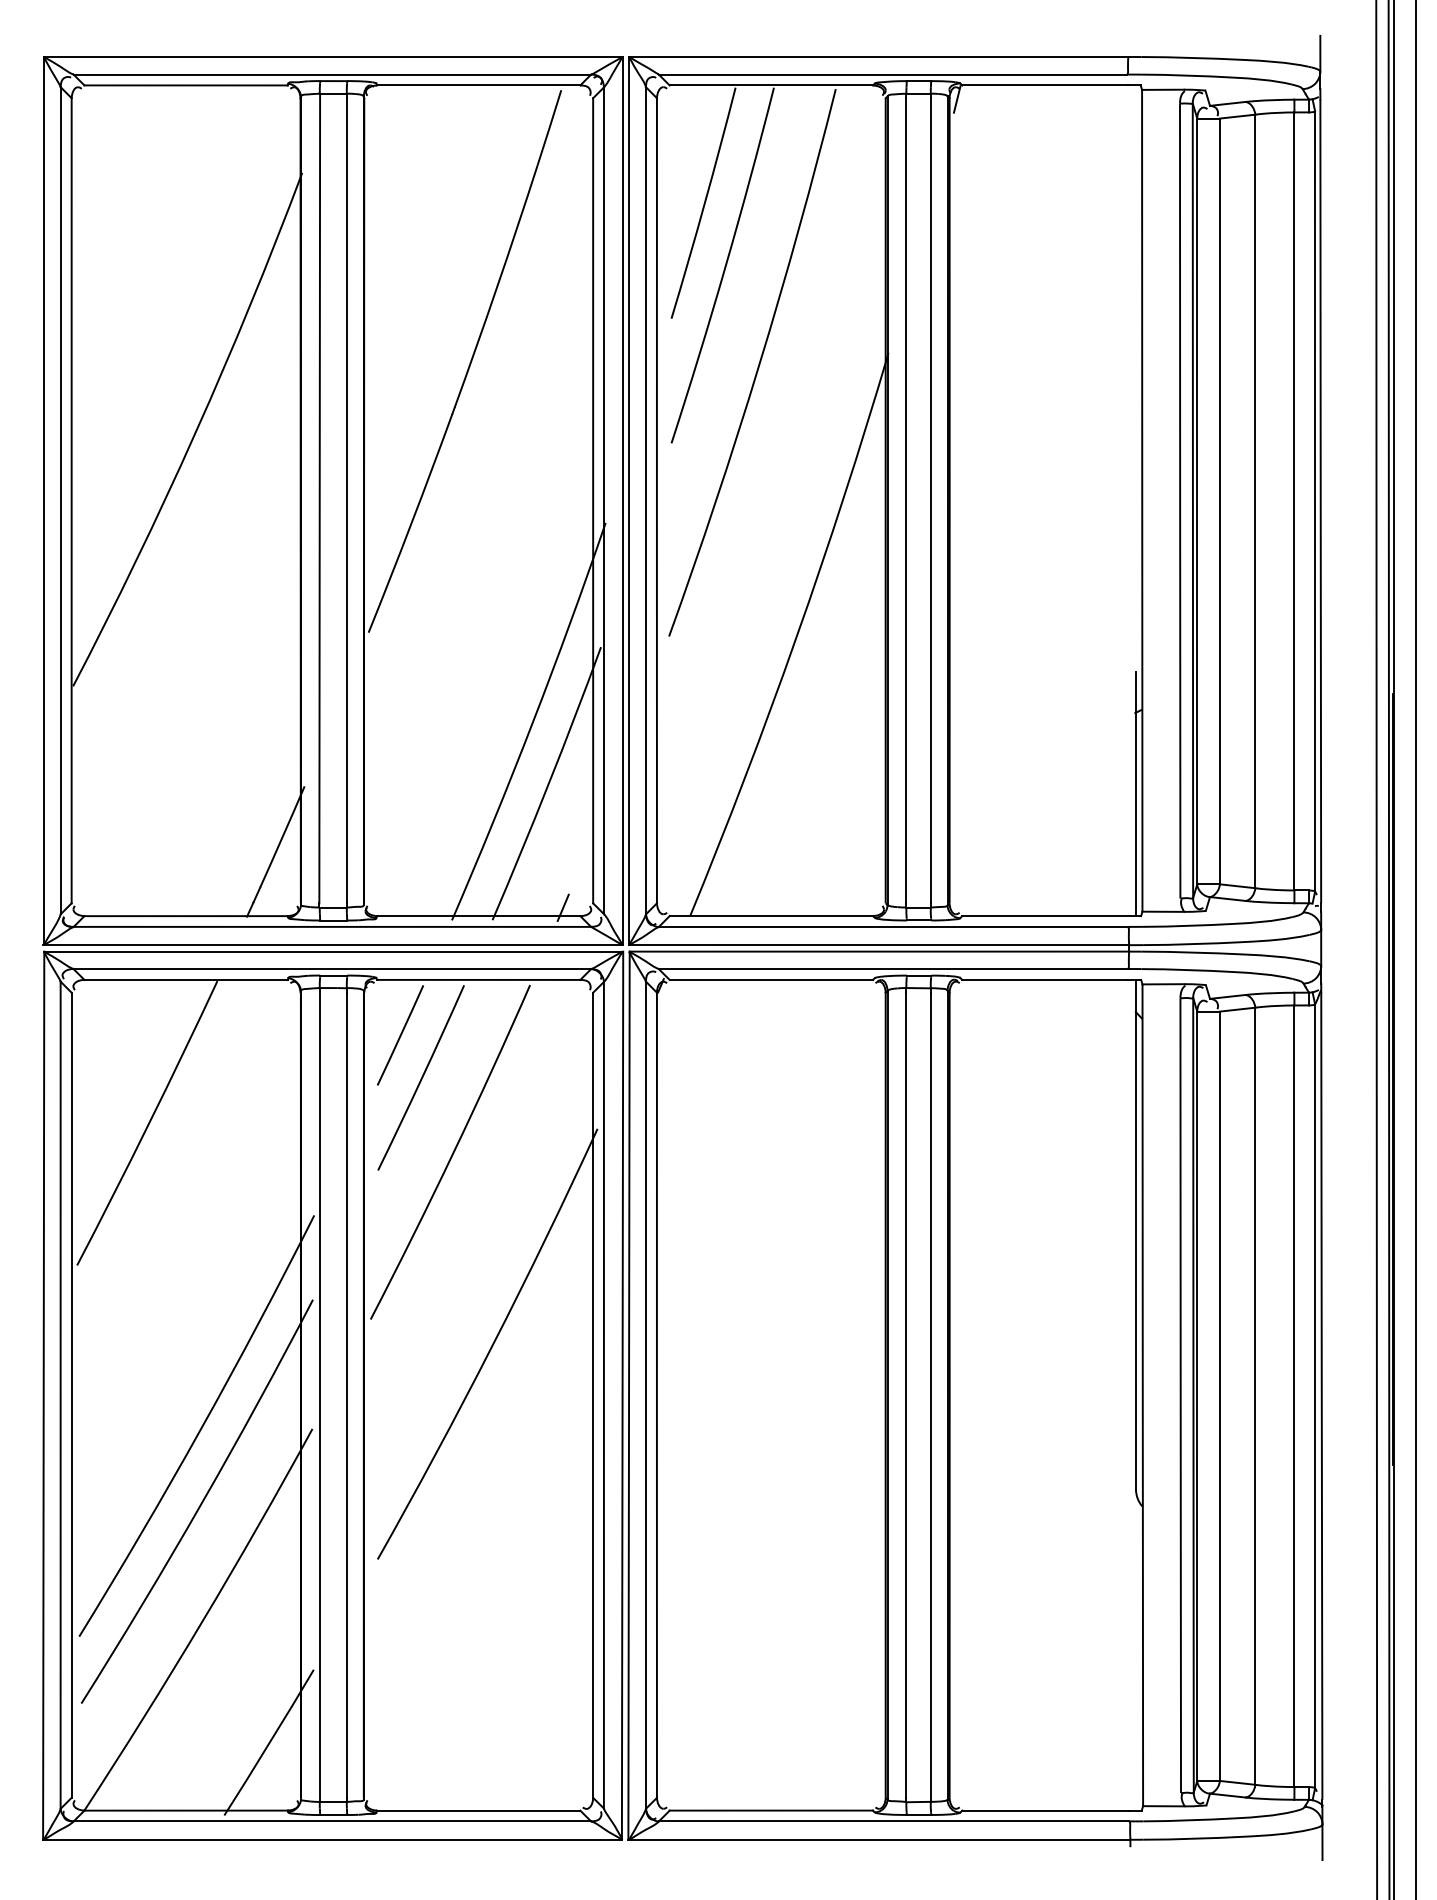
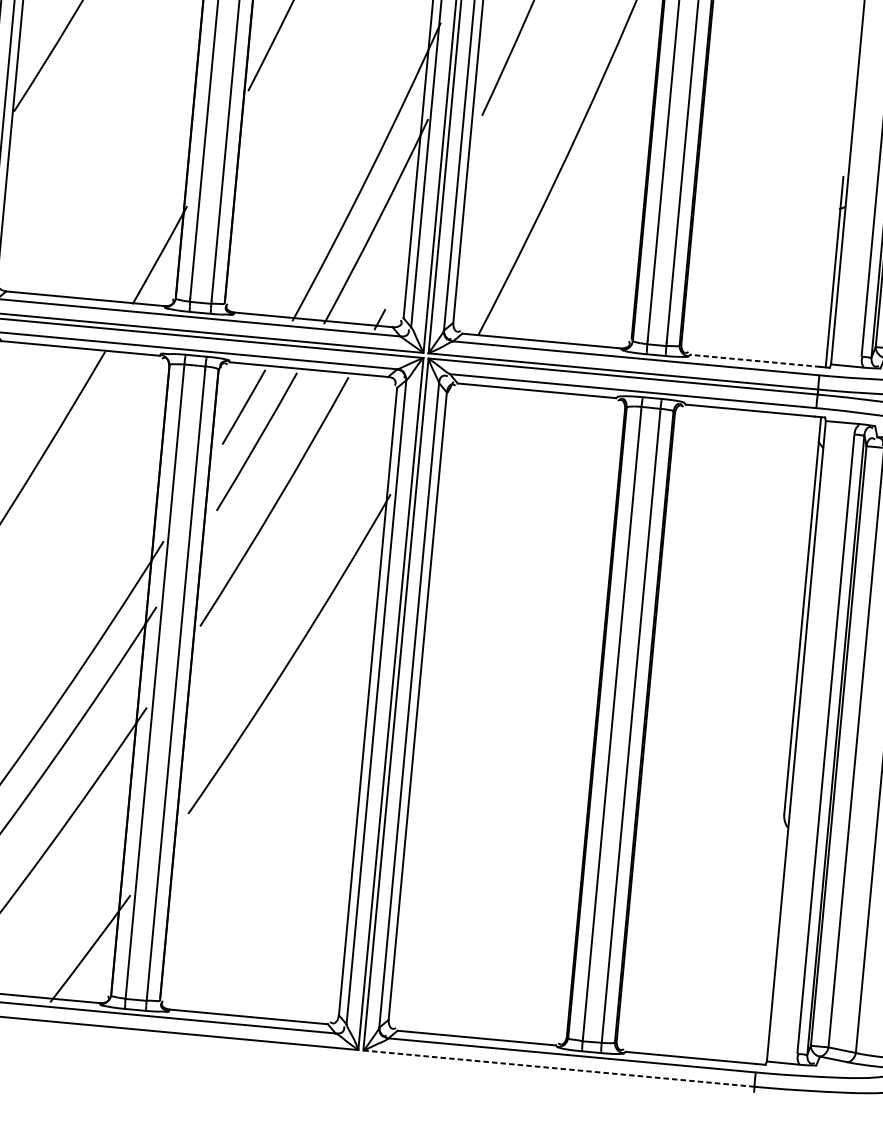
line: (1045, 916) -> (755, 361), solid -> dashed
line: (878, 1839) -> (558, 1068), solid -> dashed

